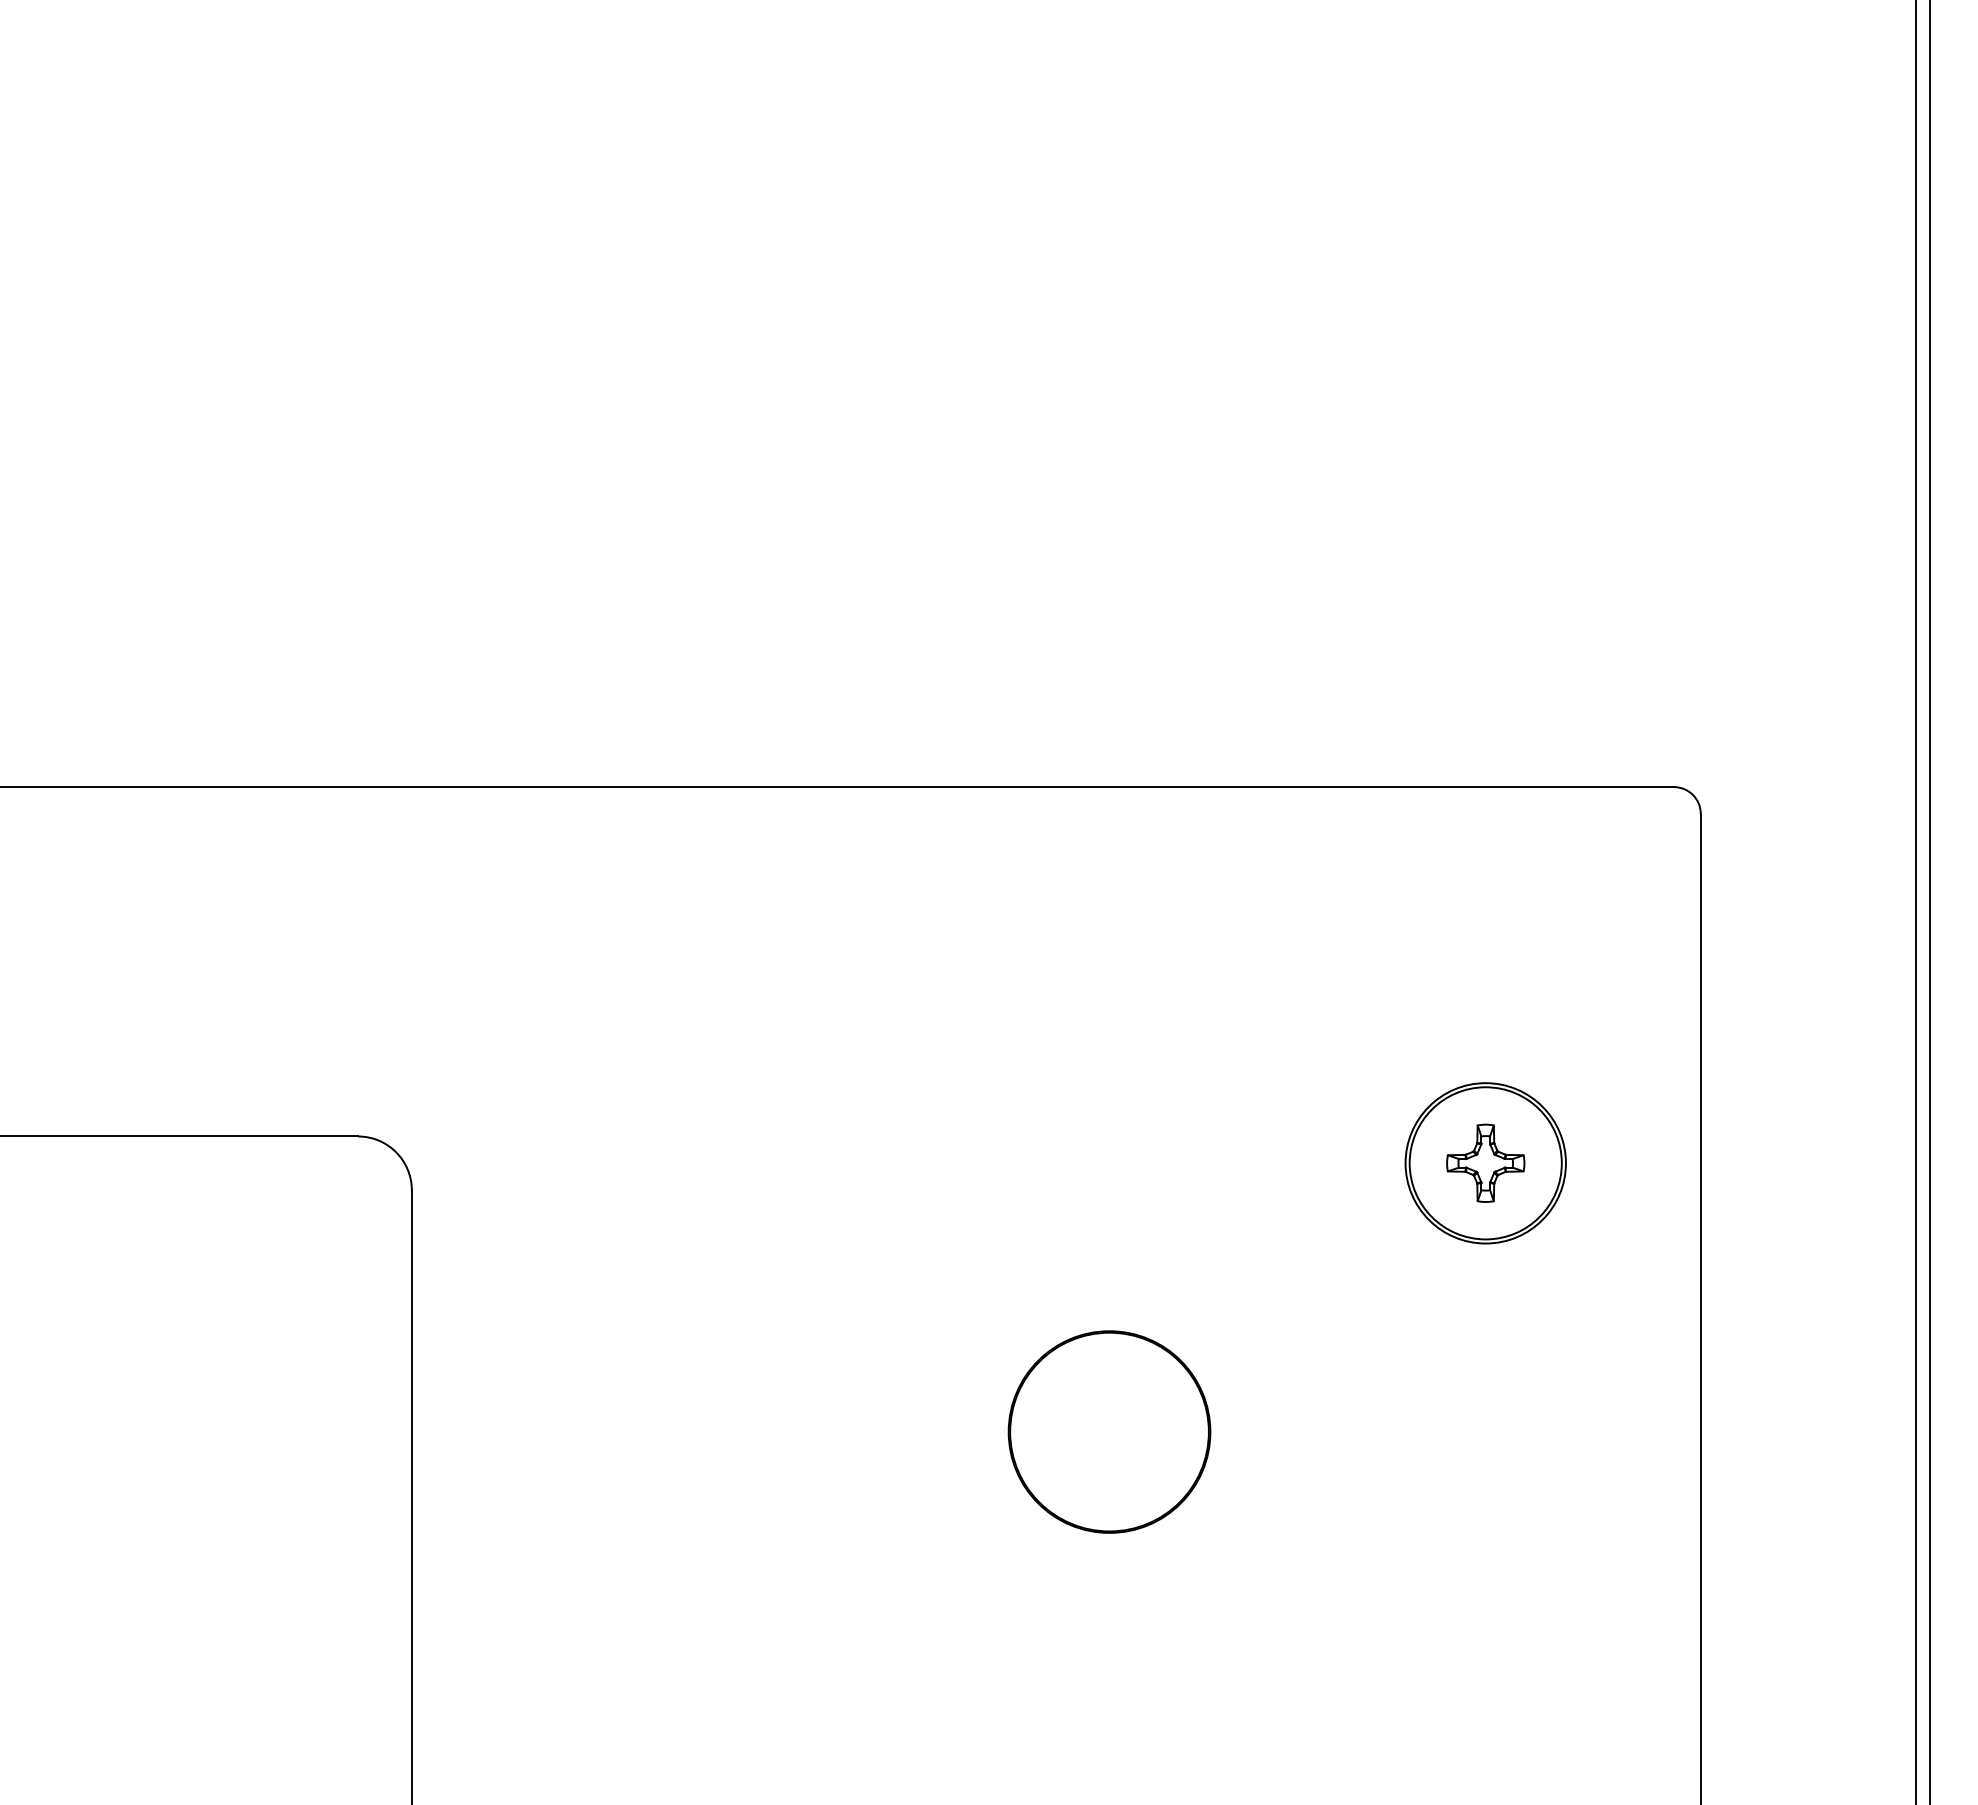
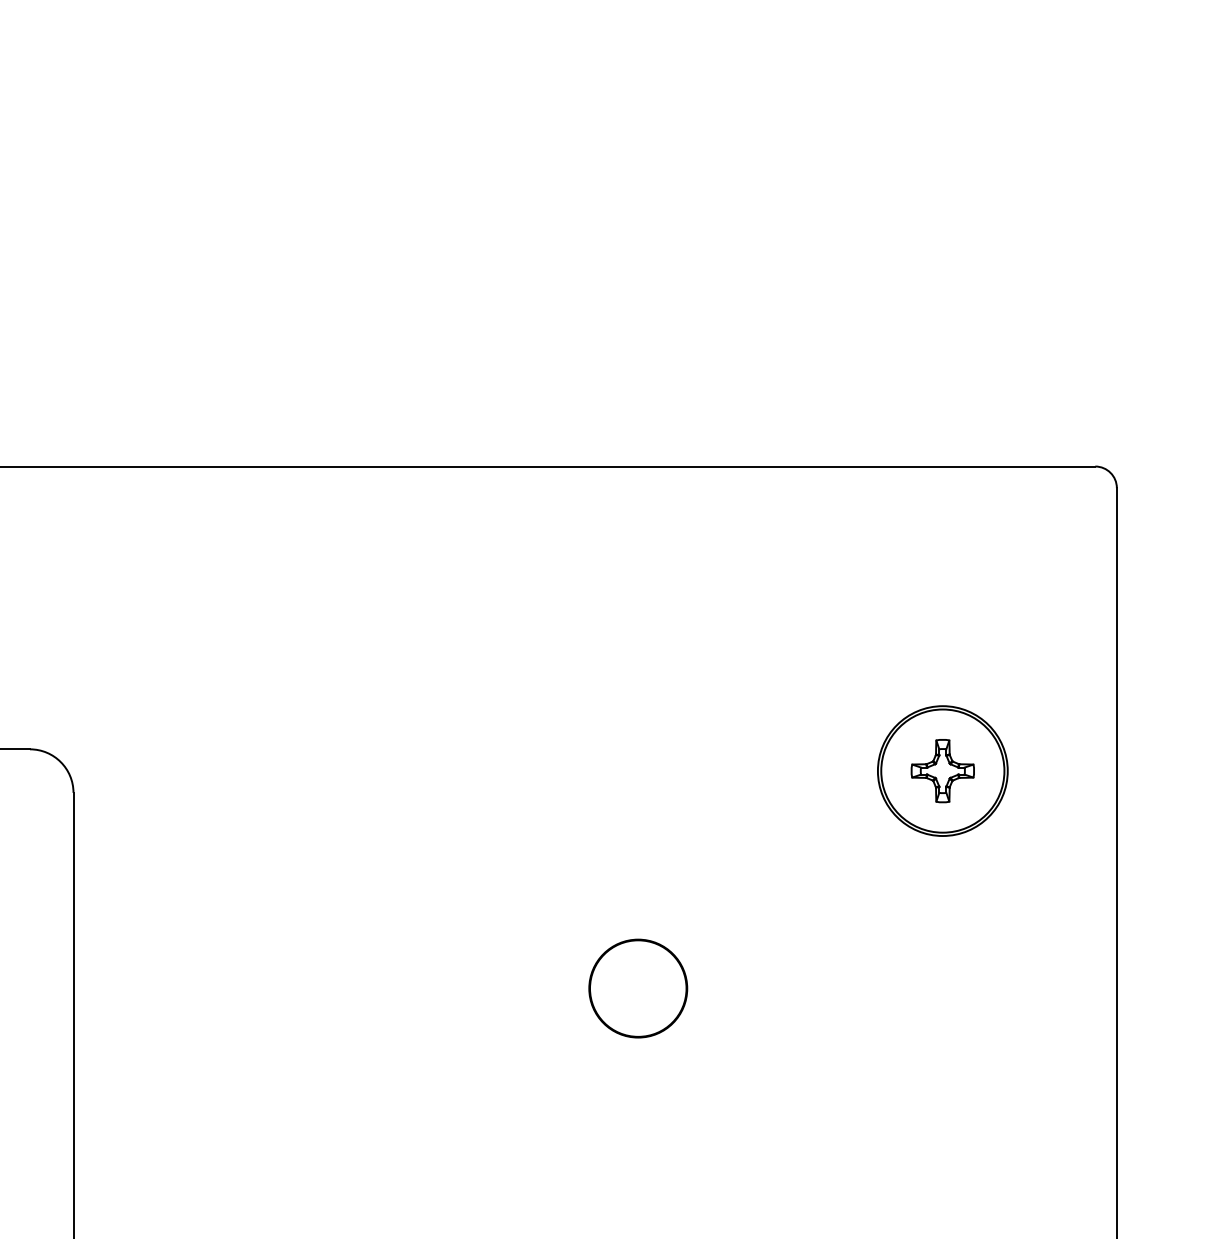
part: (1109, 1431) -> (638, 988), size x0.6

